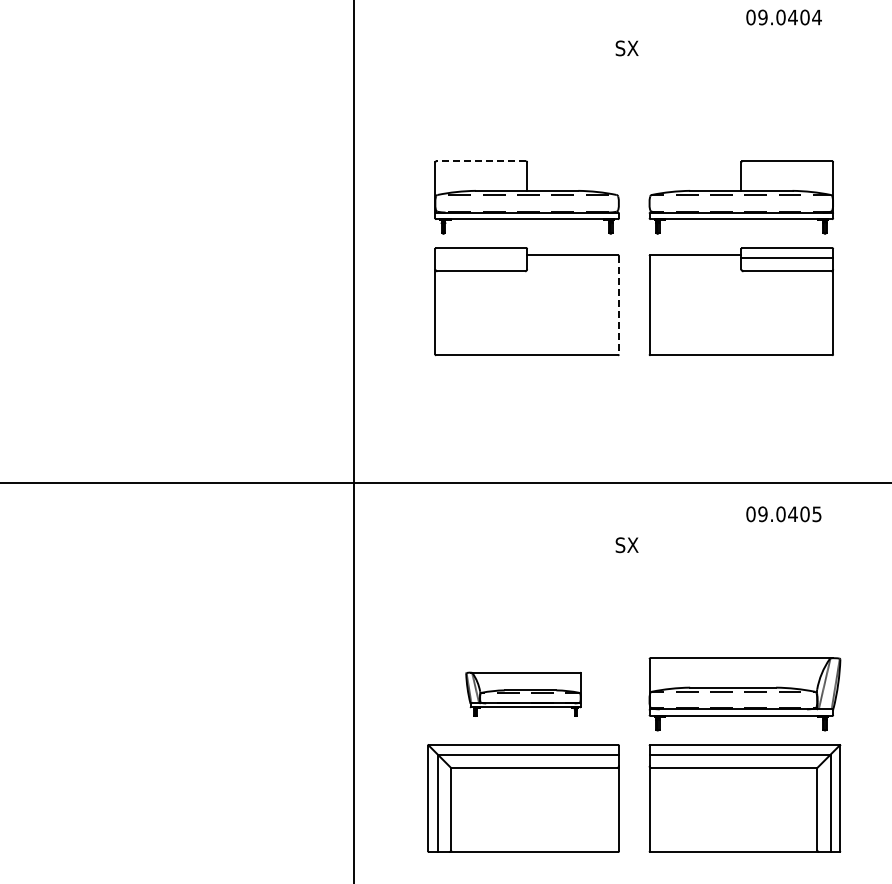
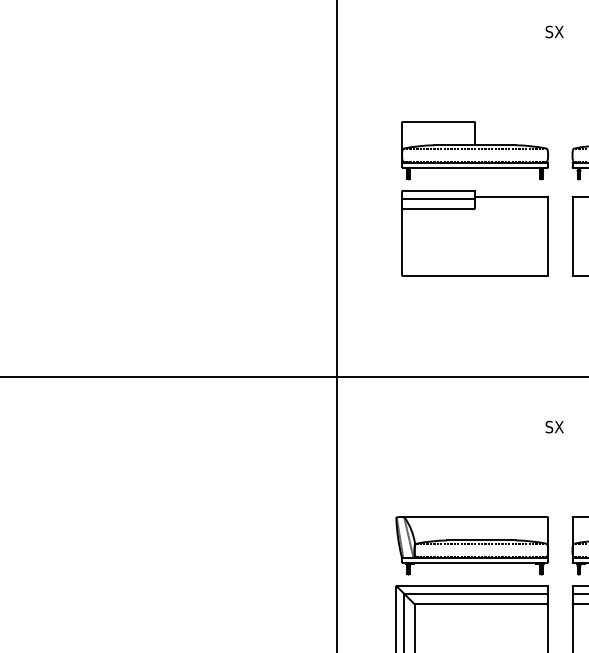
line: (481, 161) -> (438, 121), dashed -> solid
line: (481, 257) -> (438, 198), added
line: (618, 305) -> (547, 236), dashed -> solid
part: (523, 694) -> (472, 545), size x1.67

